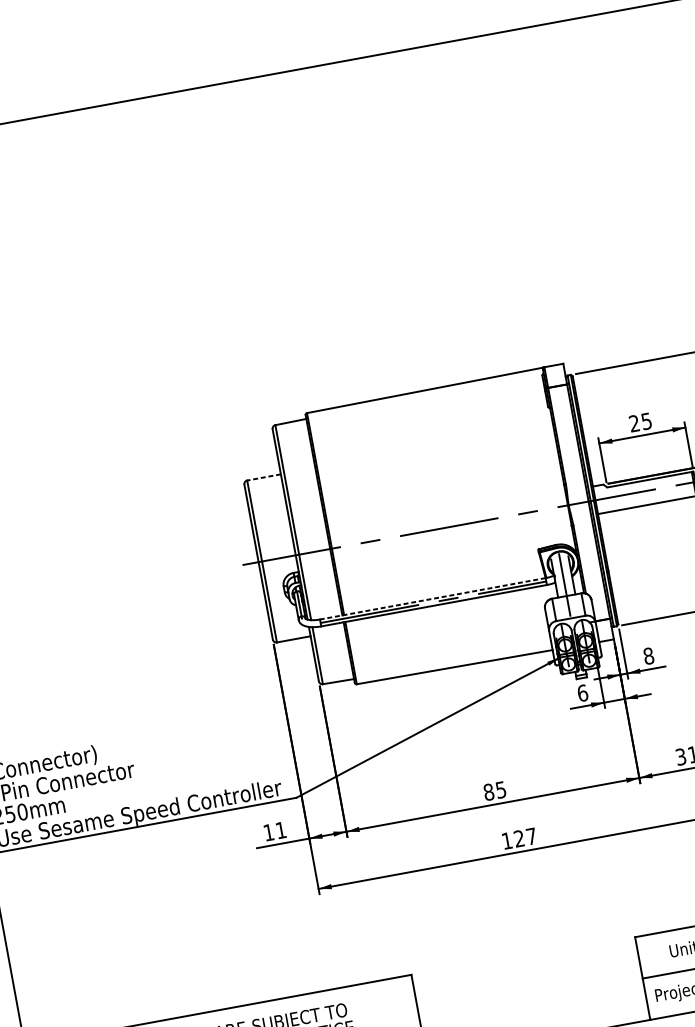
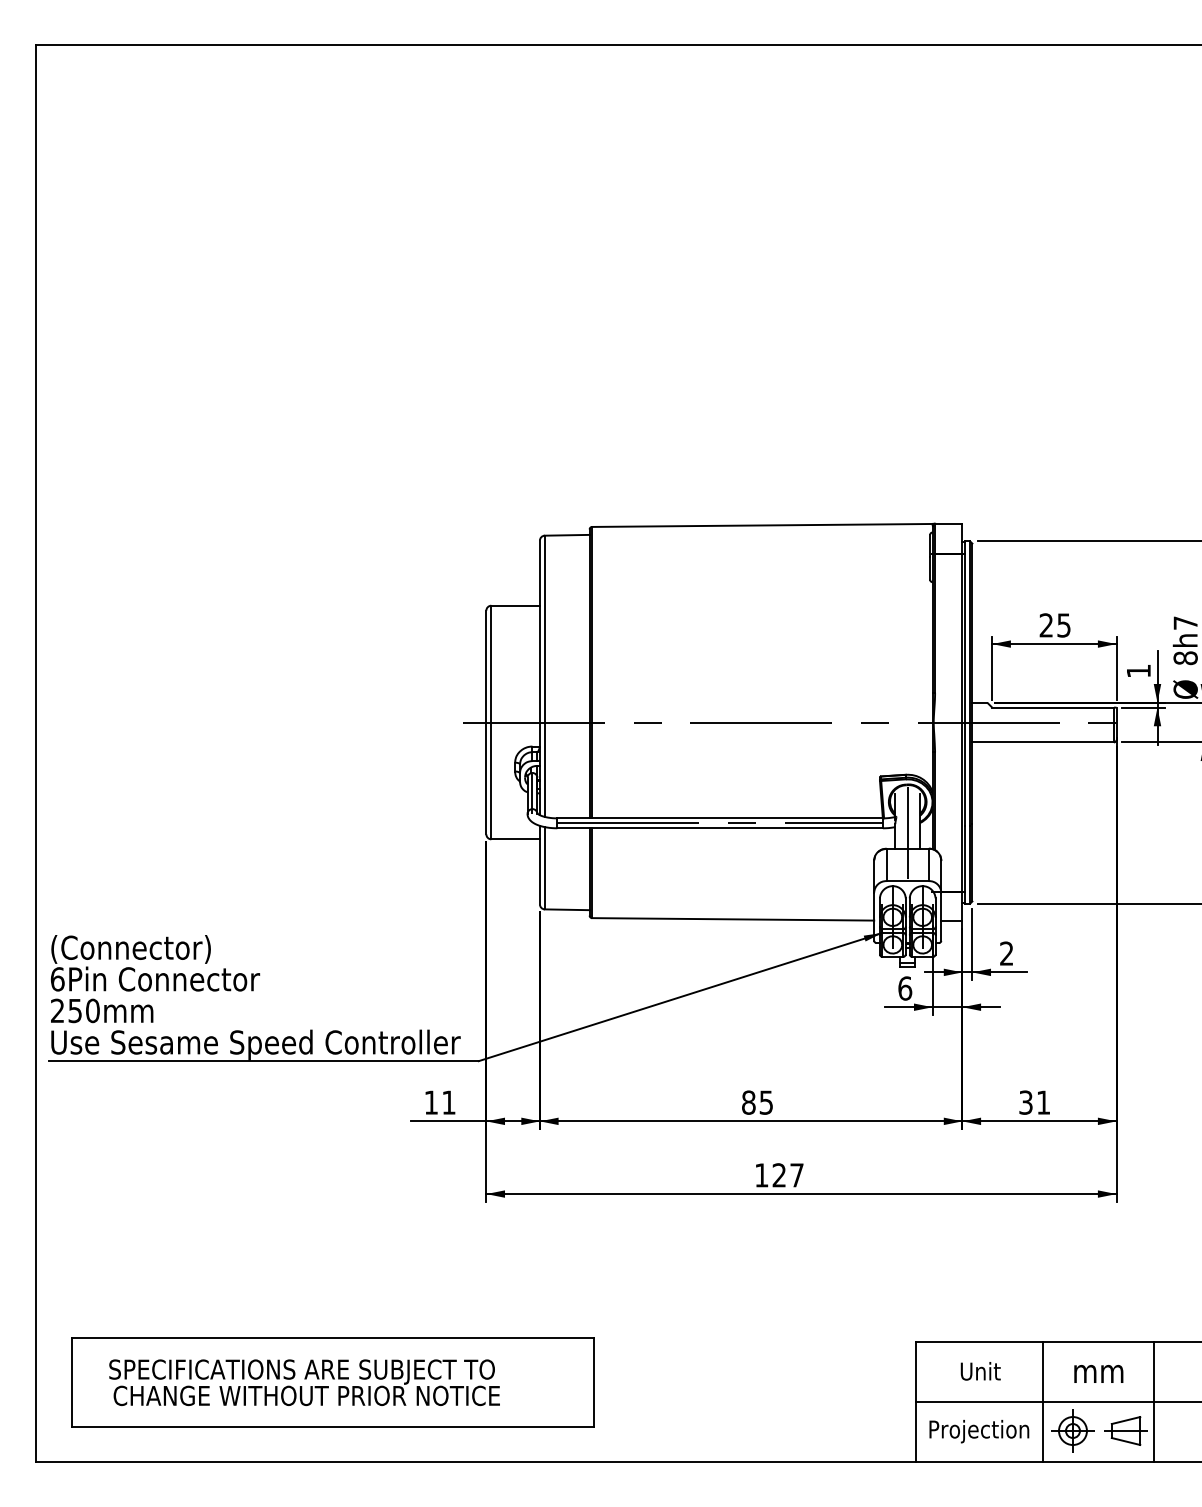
line: (263, 477) -> (515, 605), dashed -> solid
line: (433, 598) -> (720, 818), dashed -> solid
text: (648, 656) -> (1006, 953), 8 -> 2

